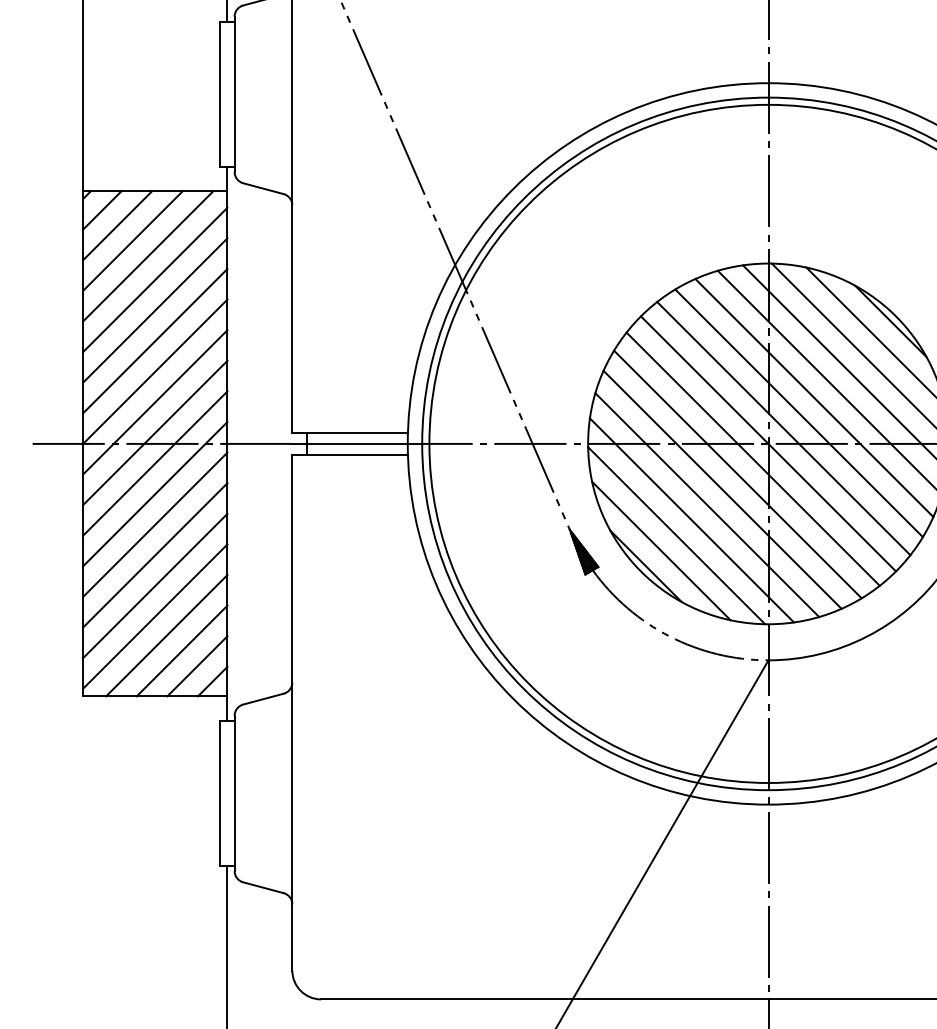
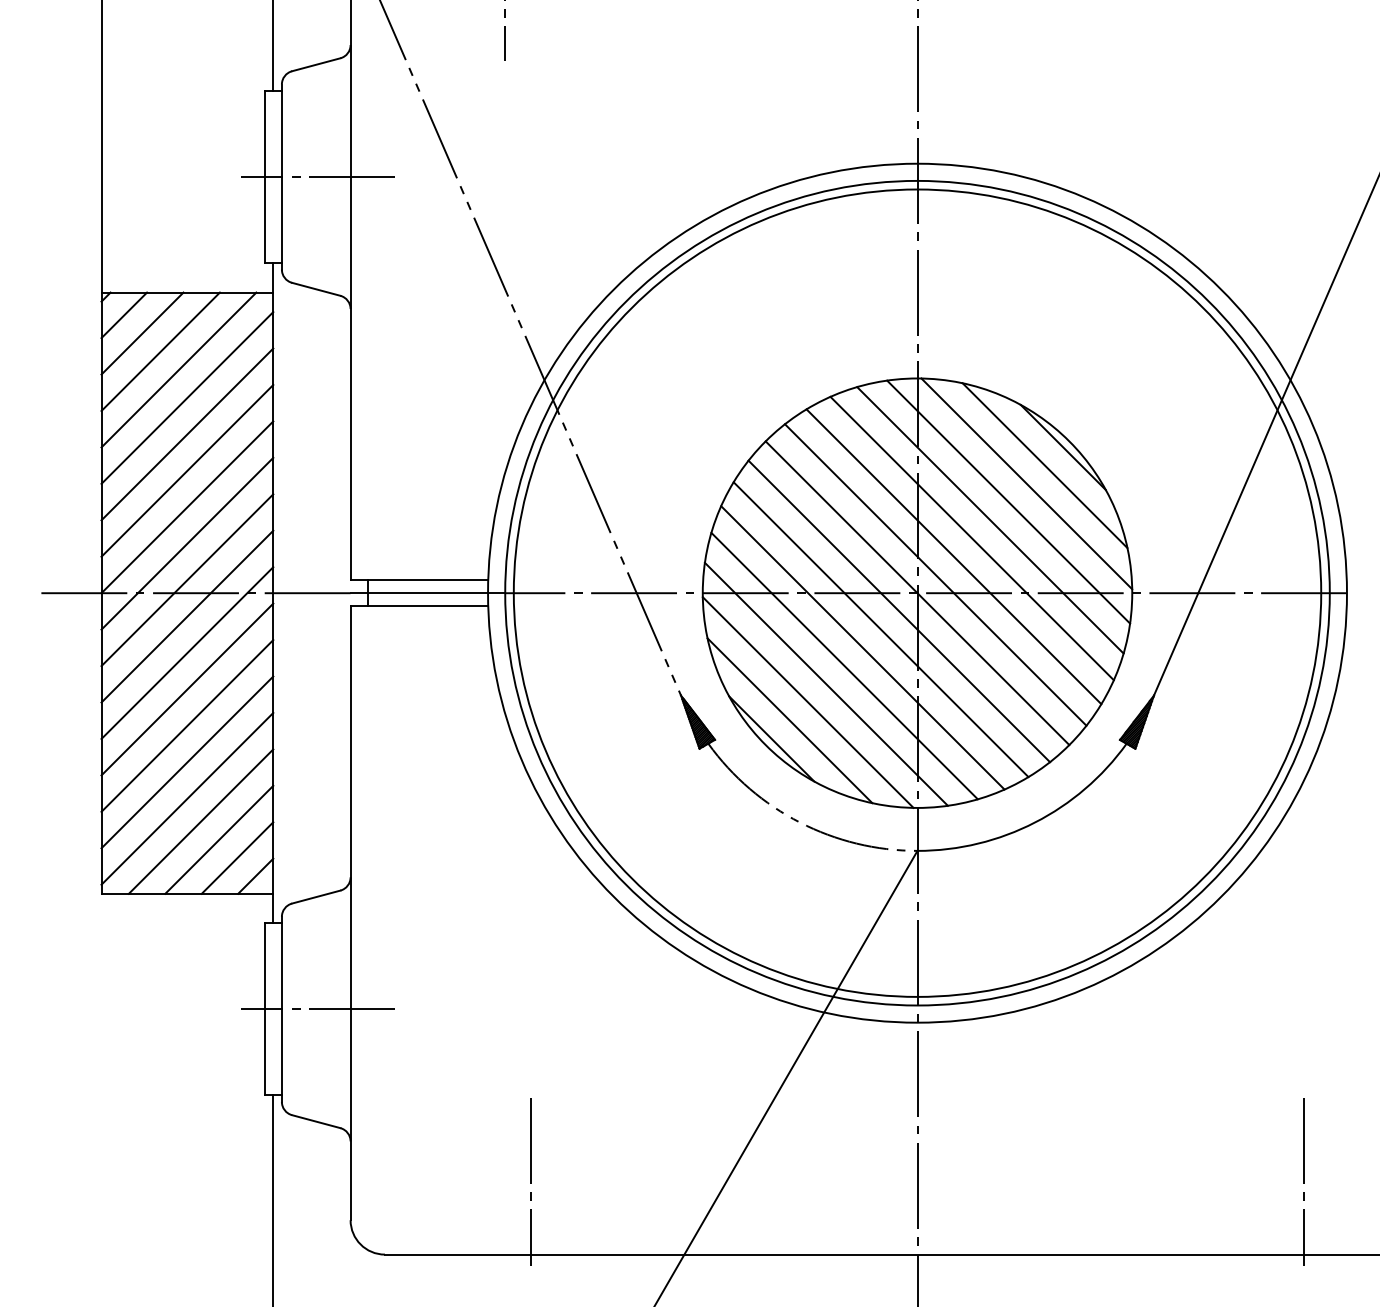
line: (264, 94) -> (317, 177), added
line: (264, 793) -> (317, 1009), added
line: (443, 938) -> (530, 1181), added

